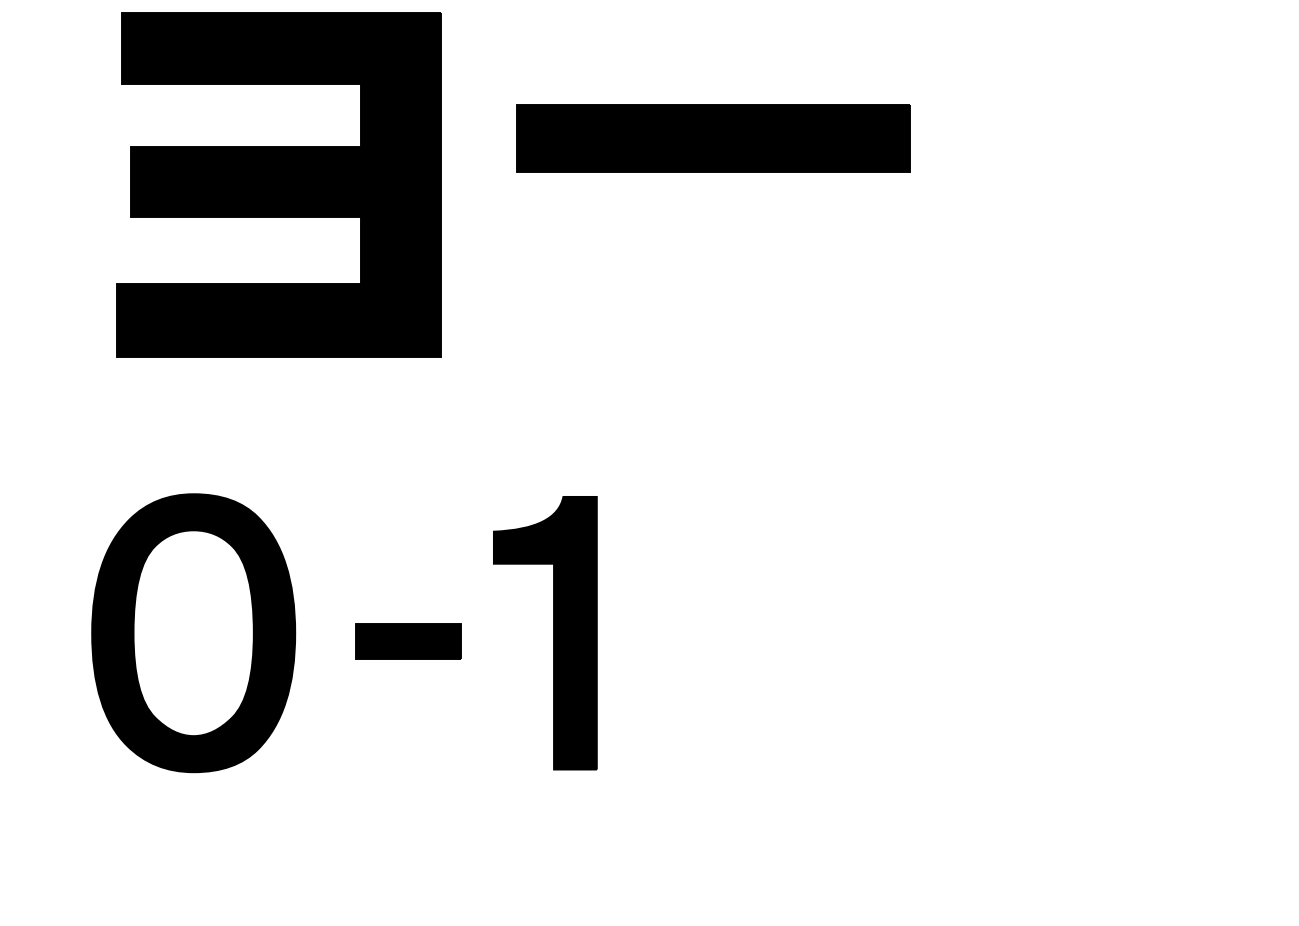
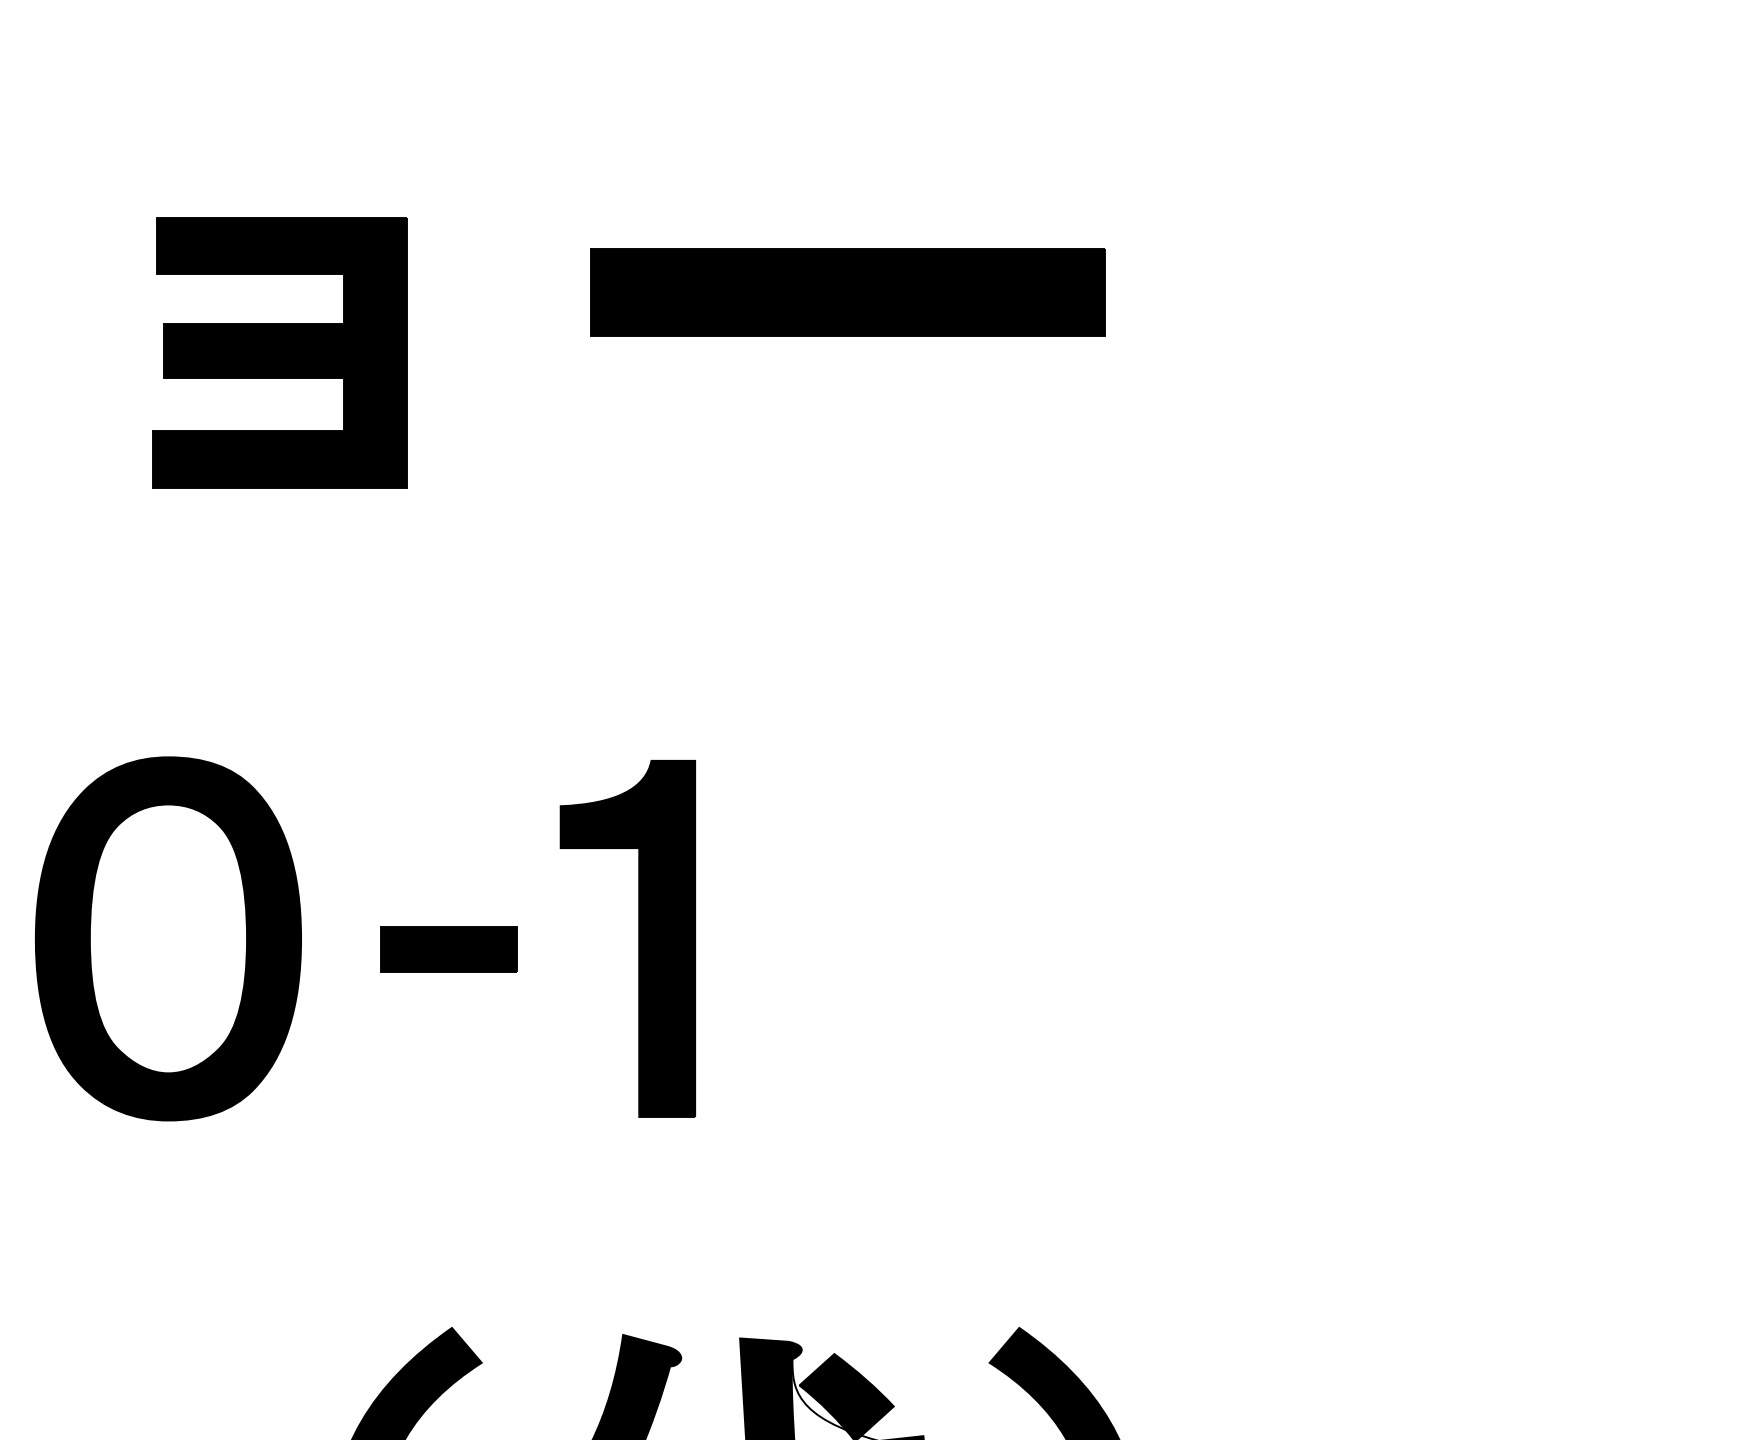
part: (278, 184) -> (279, 352), size x0.6

